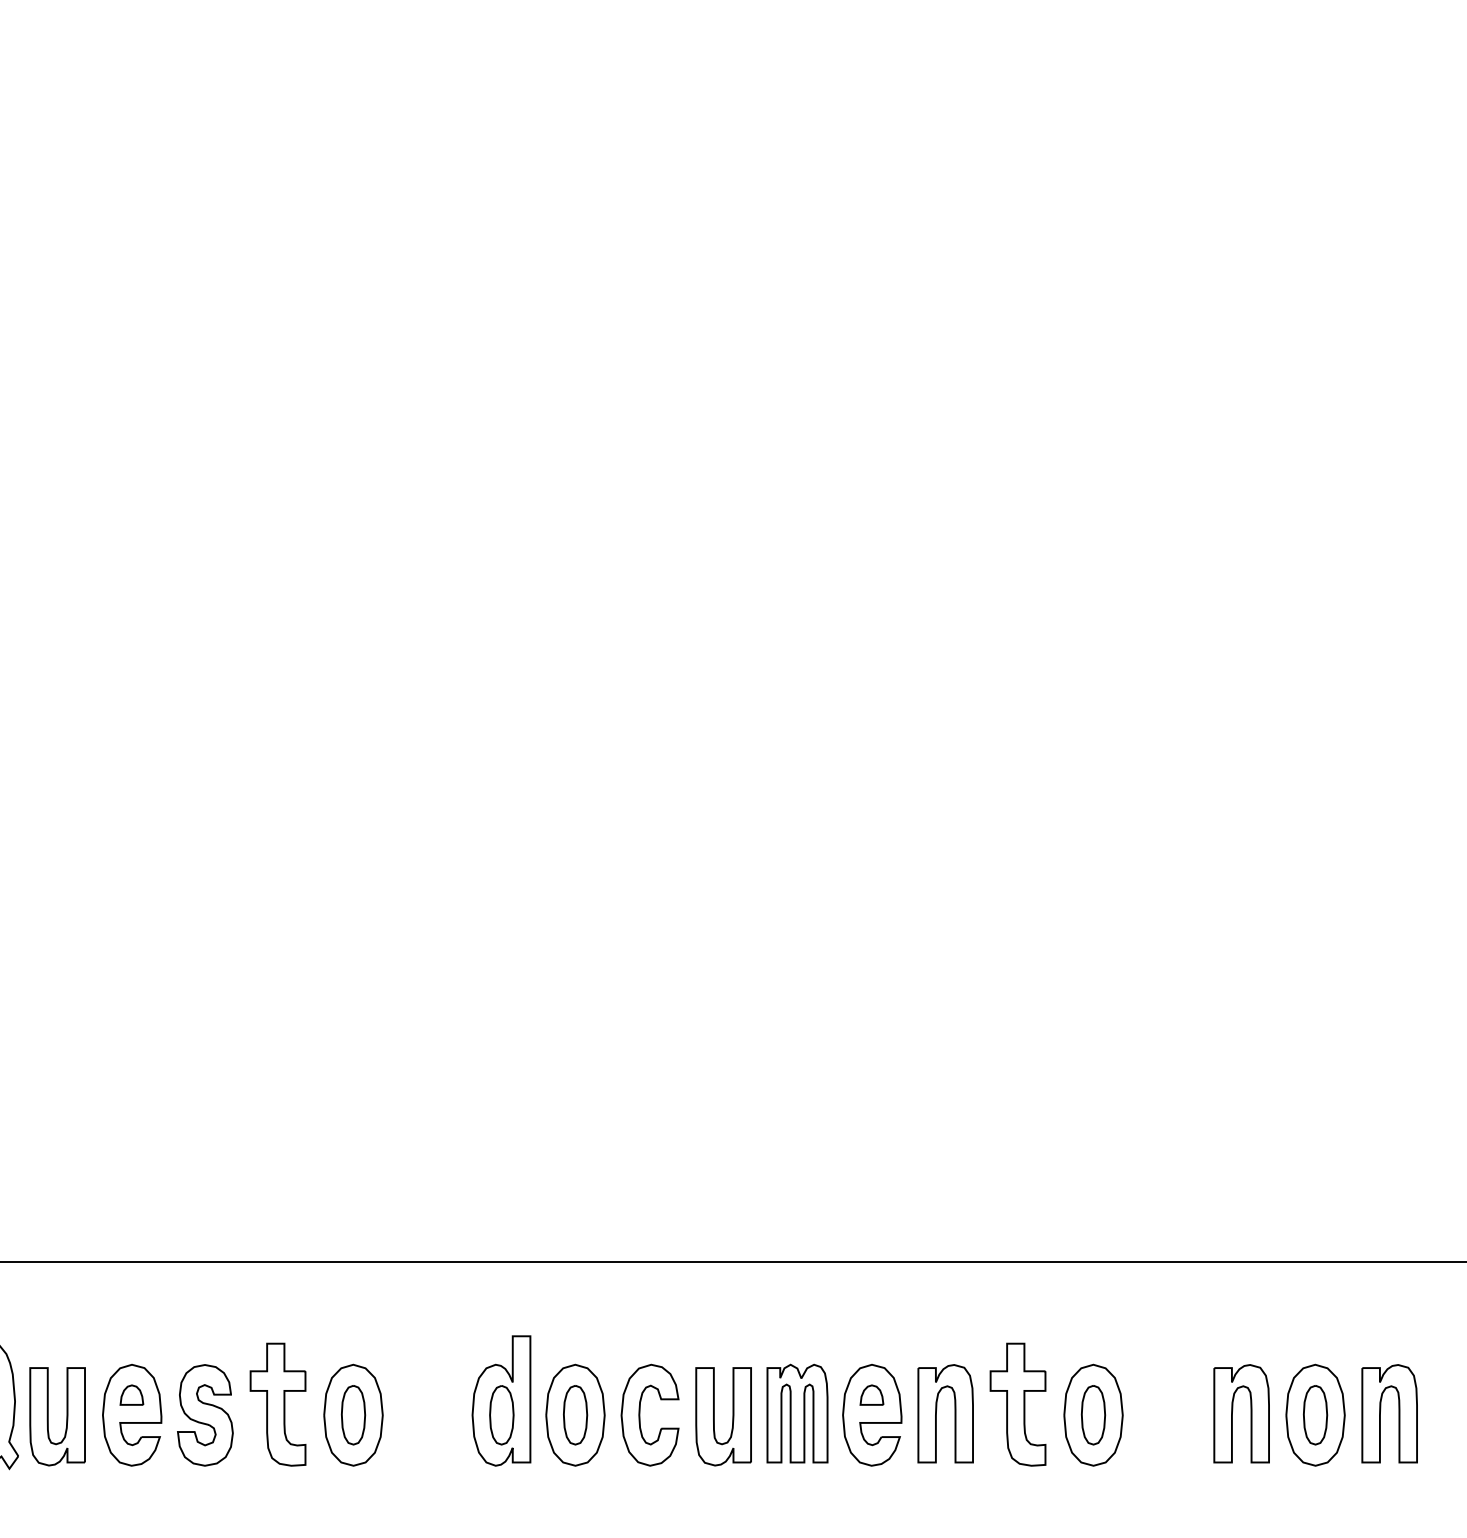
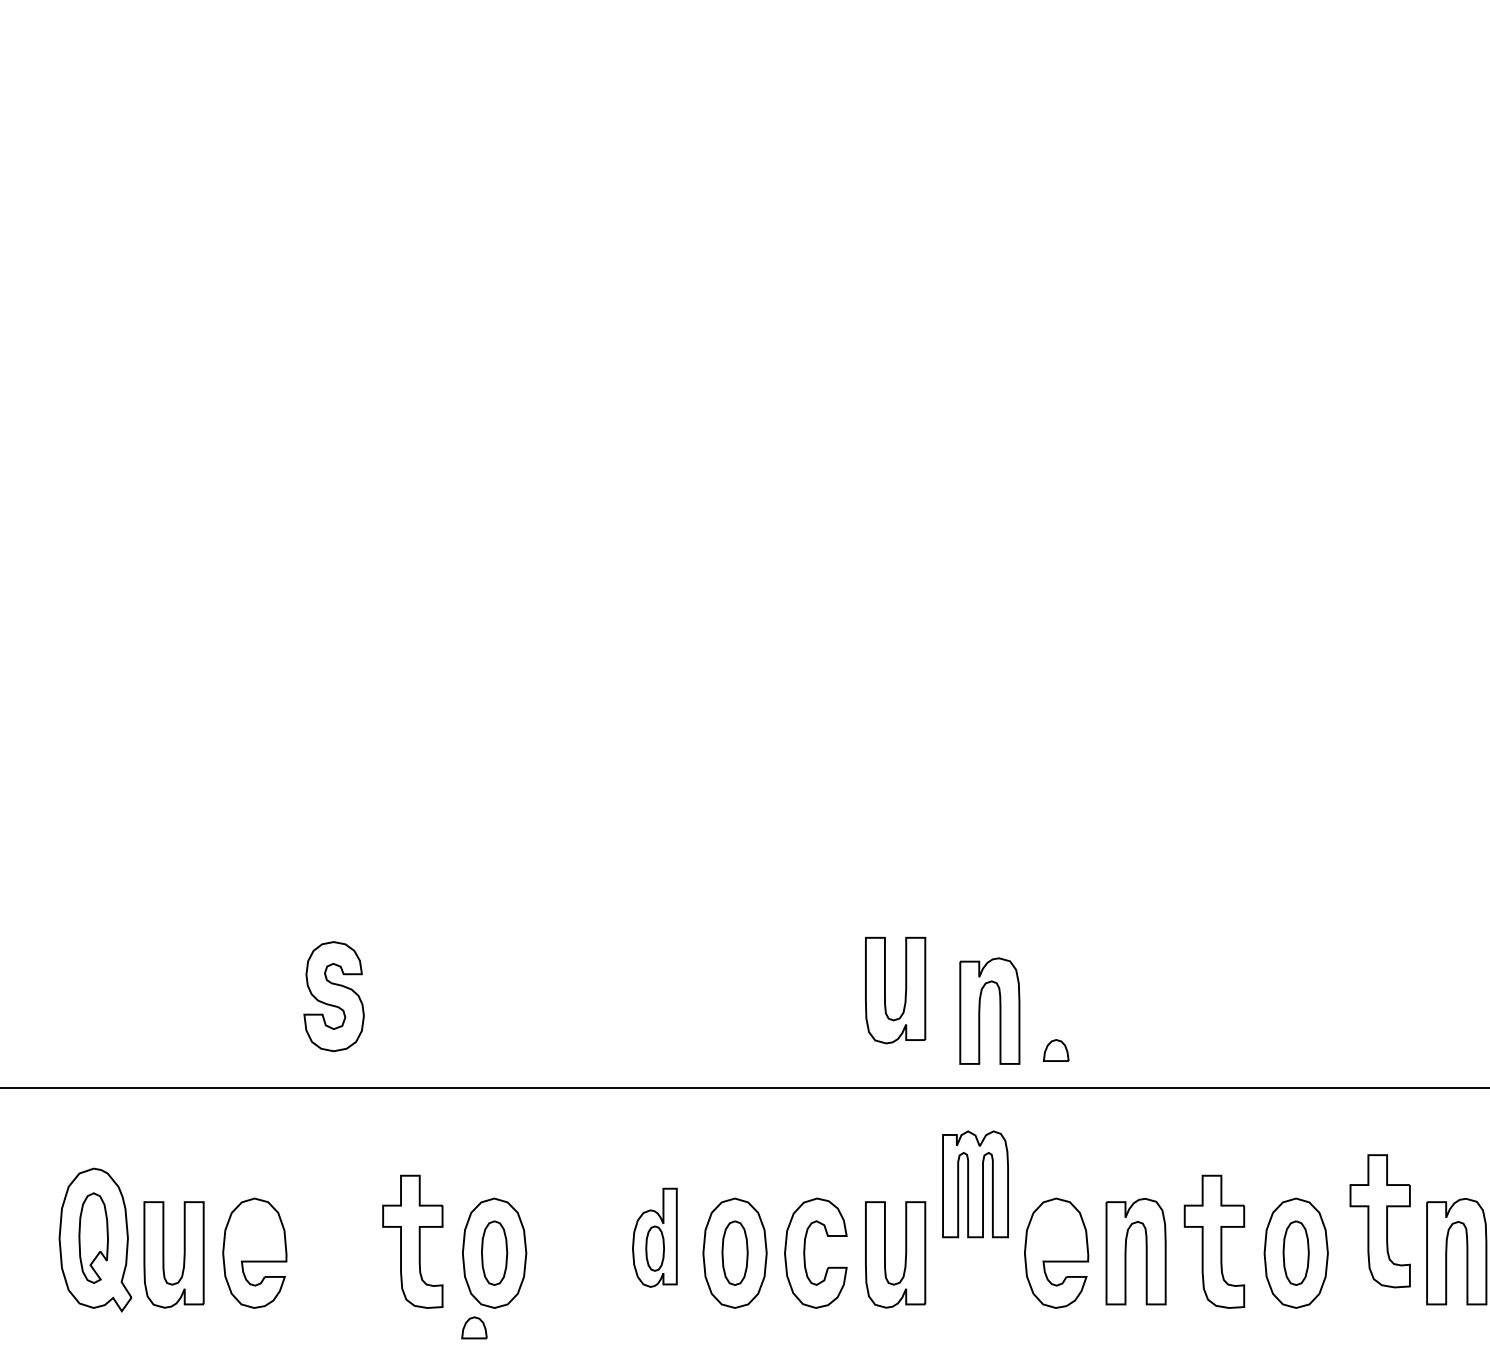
part: (714, 1172) -> (885, 990), added
part: (802, 1187) -> (980, 1006), added
part: (1170, 1385) -> (1379, 1221), added
part: (131, 1394) -> (473, 1327), moved
part: (871, 1394) -> (1055, 1049), moved
part: (501, 1400) -> (654, 1237), size x0.7
part: (797, 1413) -> (975, 1184), moved
part: (205, 1415) -> (334, 996), moved

